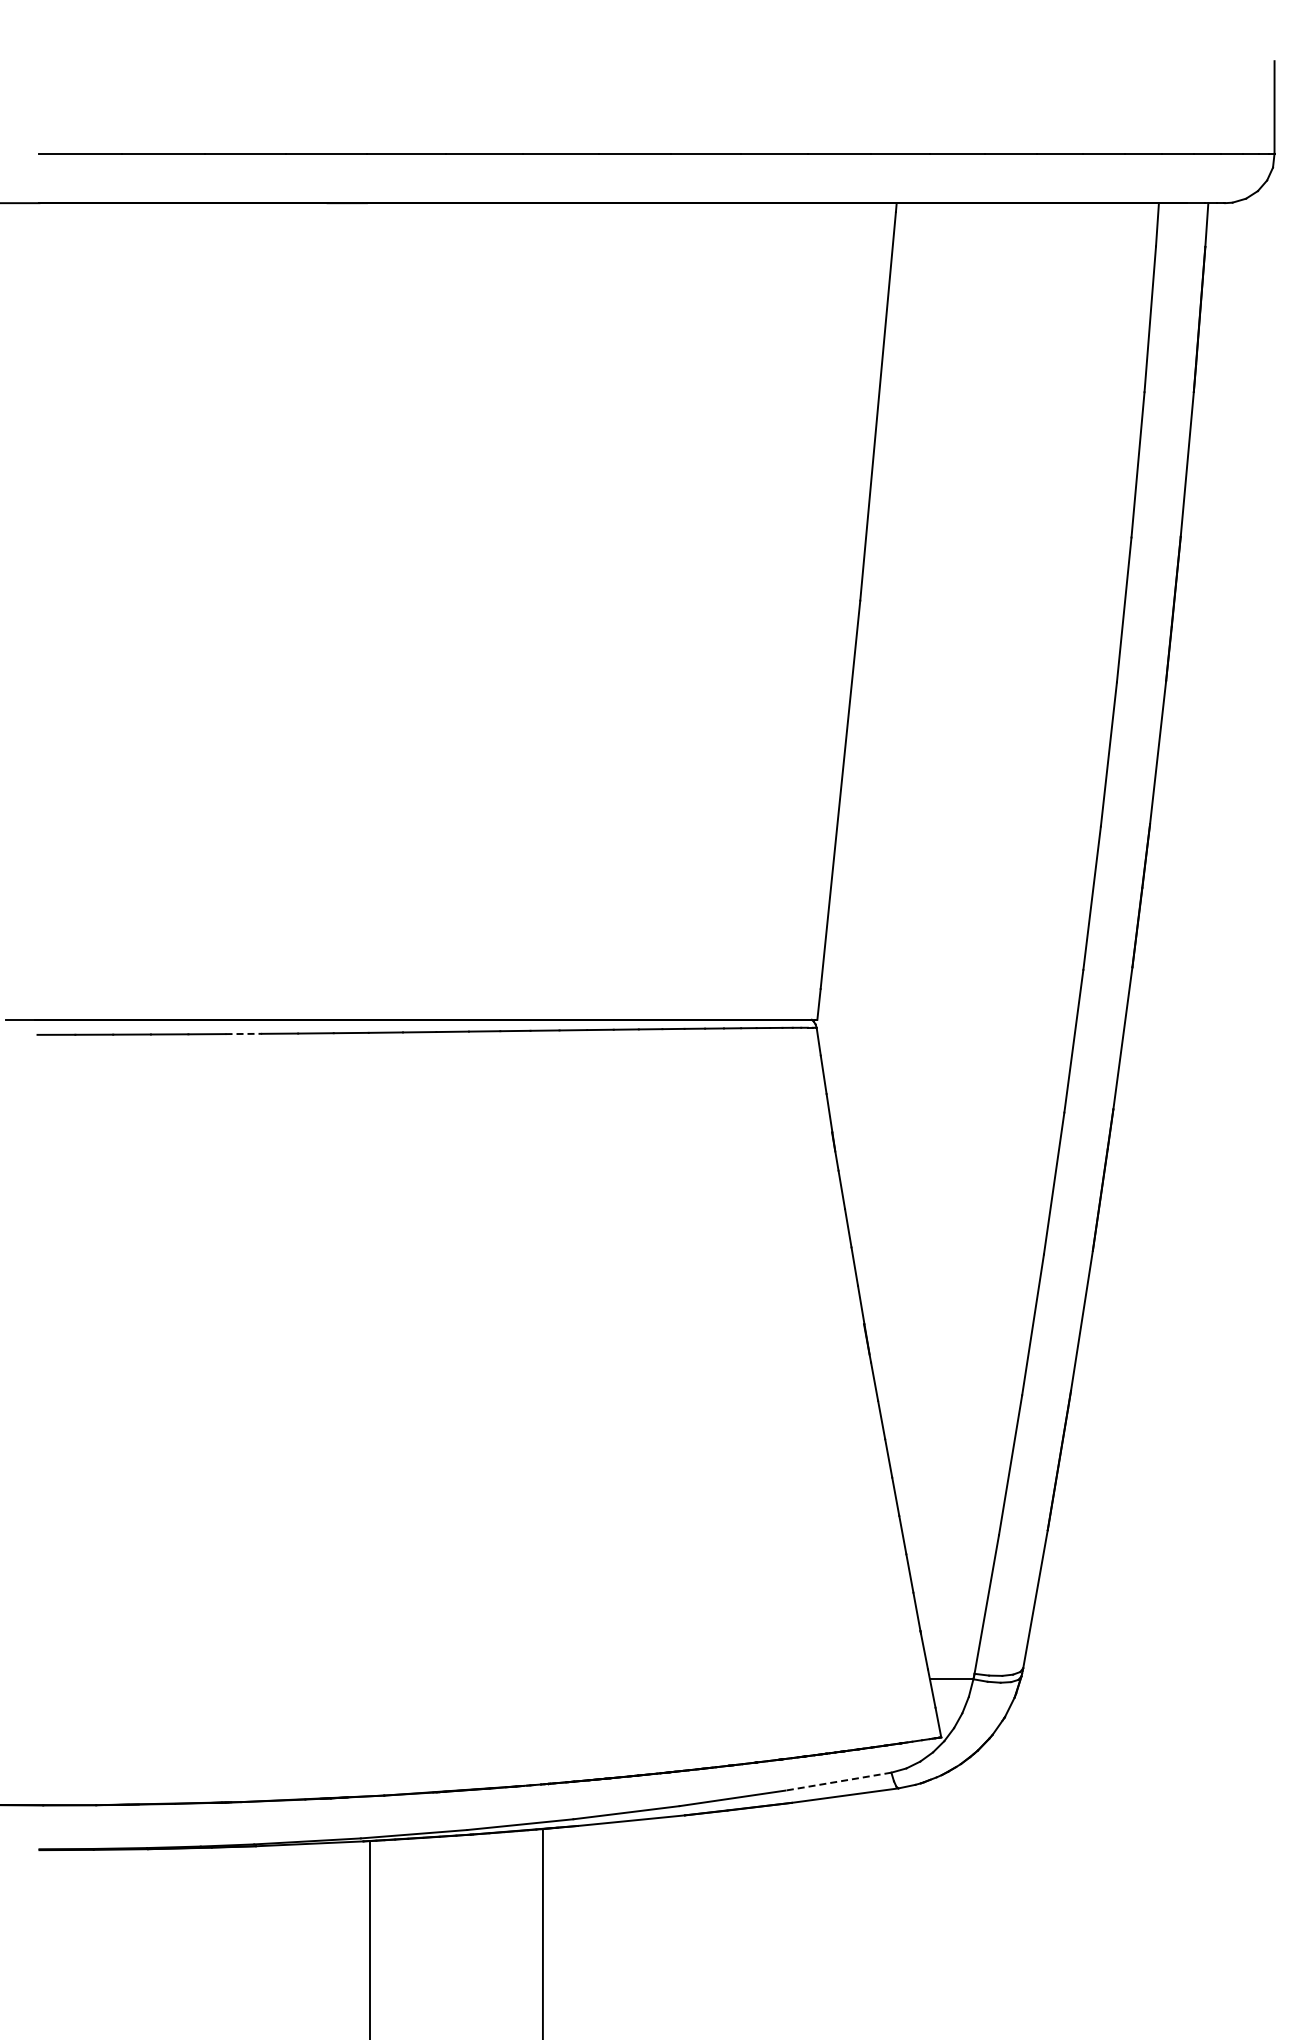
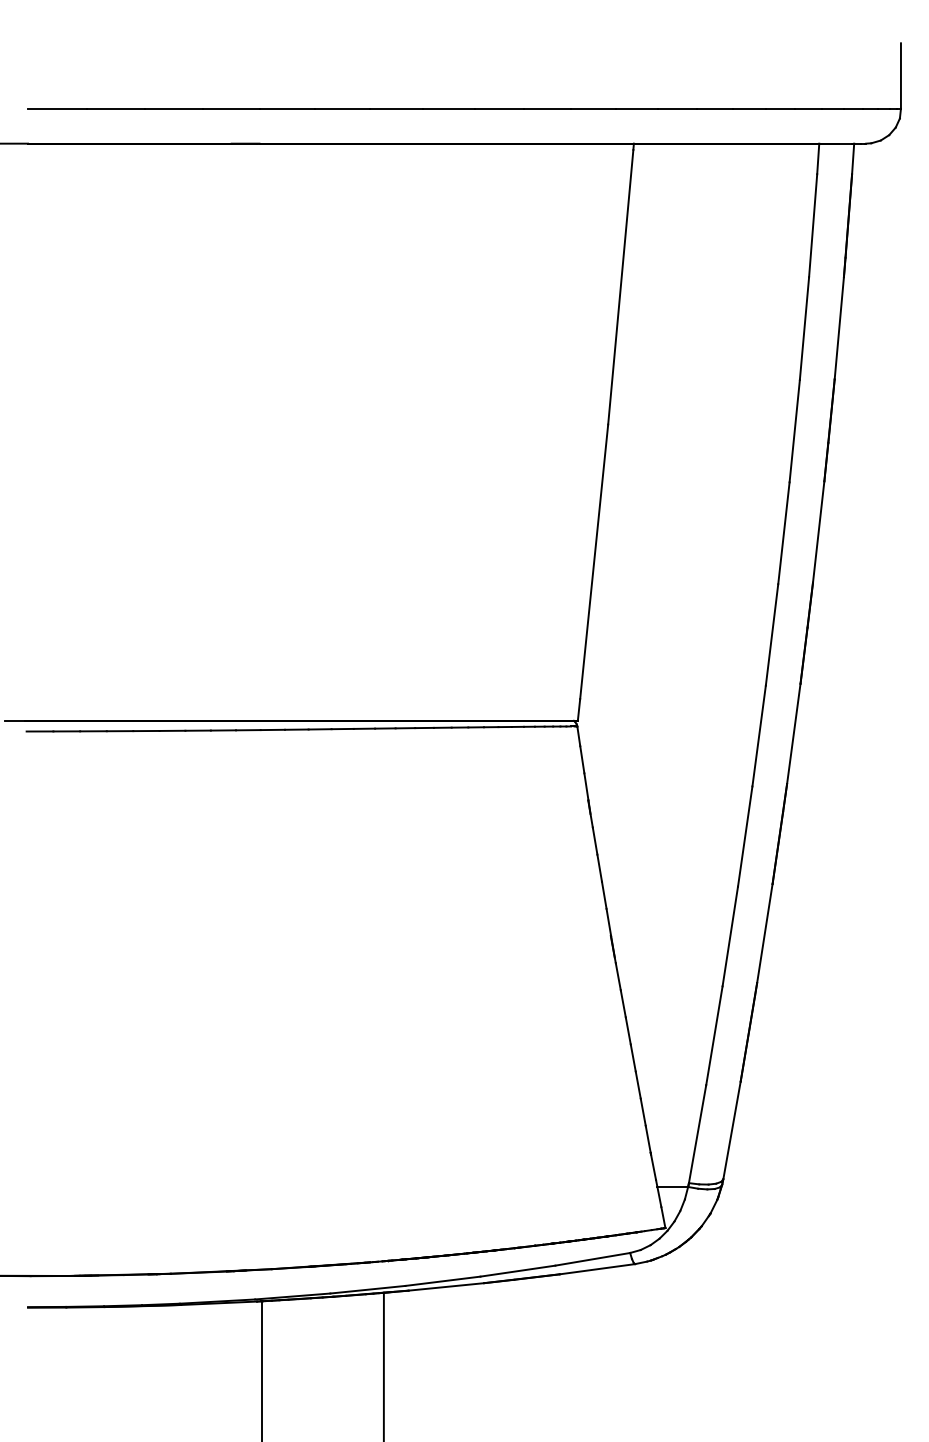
line: (244, 1033) -> (172, 730), dashed -> solid
line: (838, 1781) -> (592, 1259), dashed -> solid

